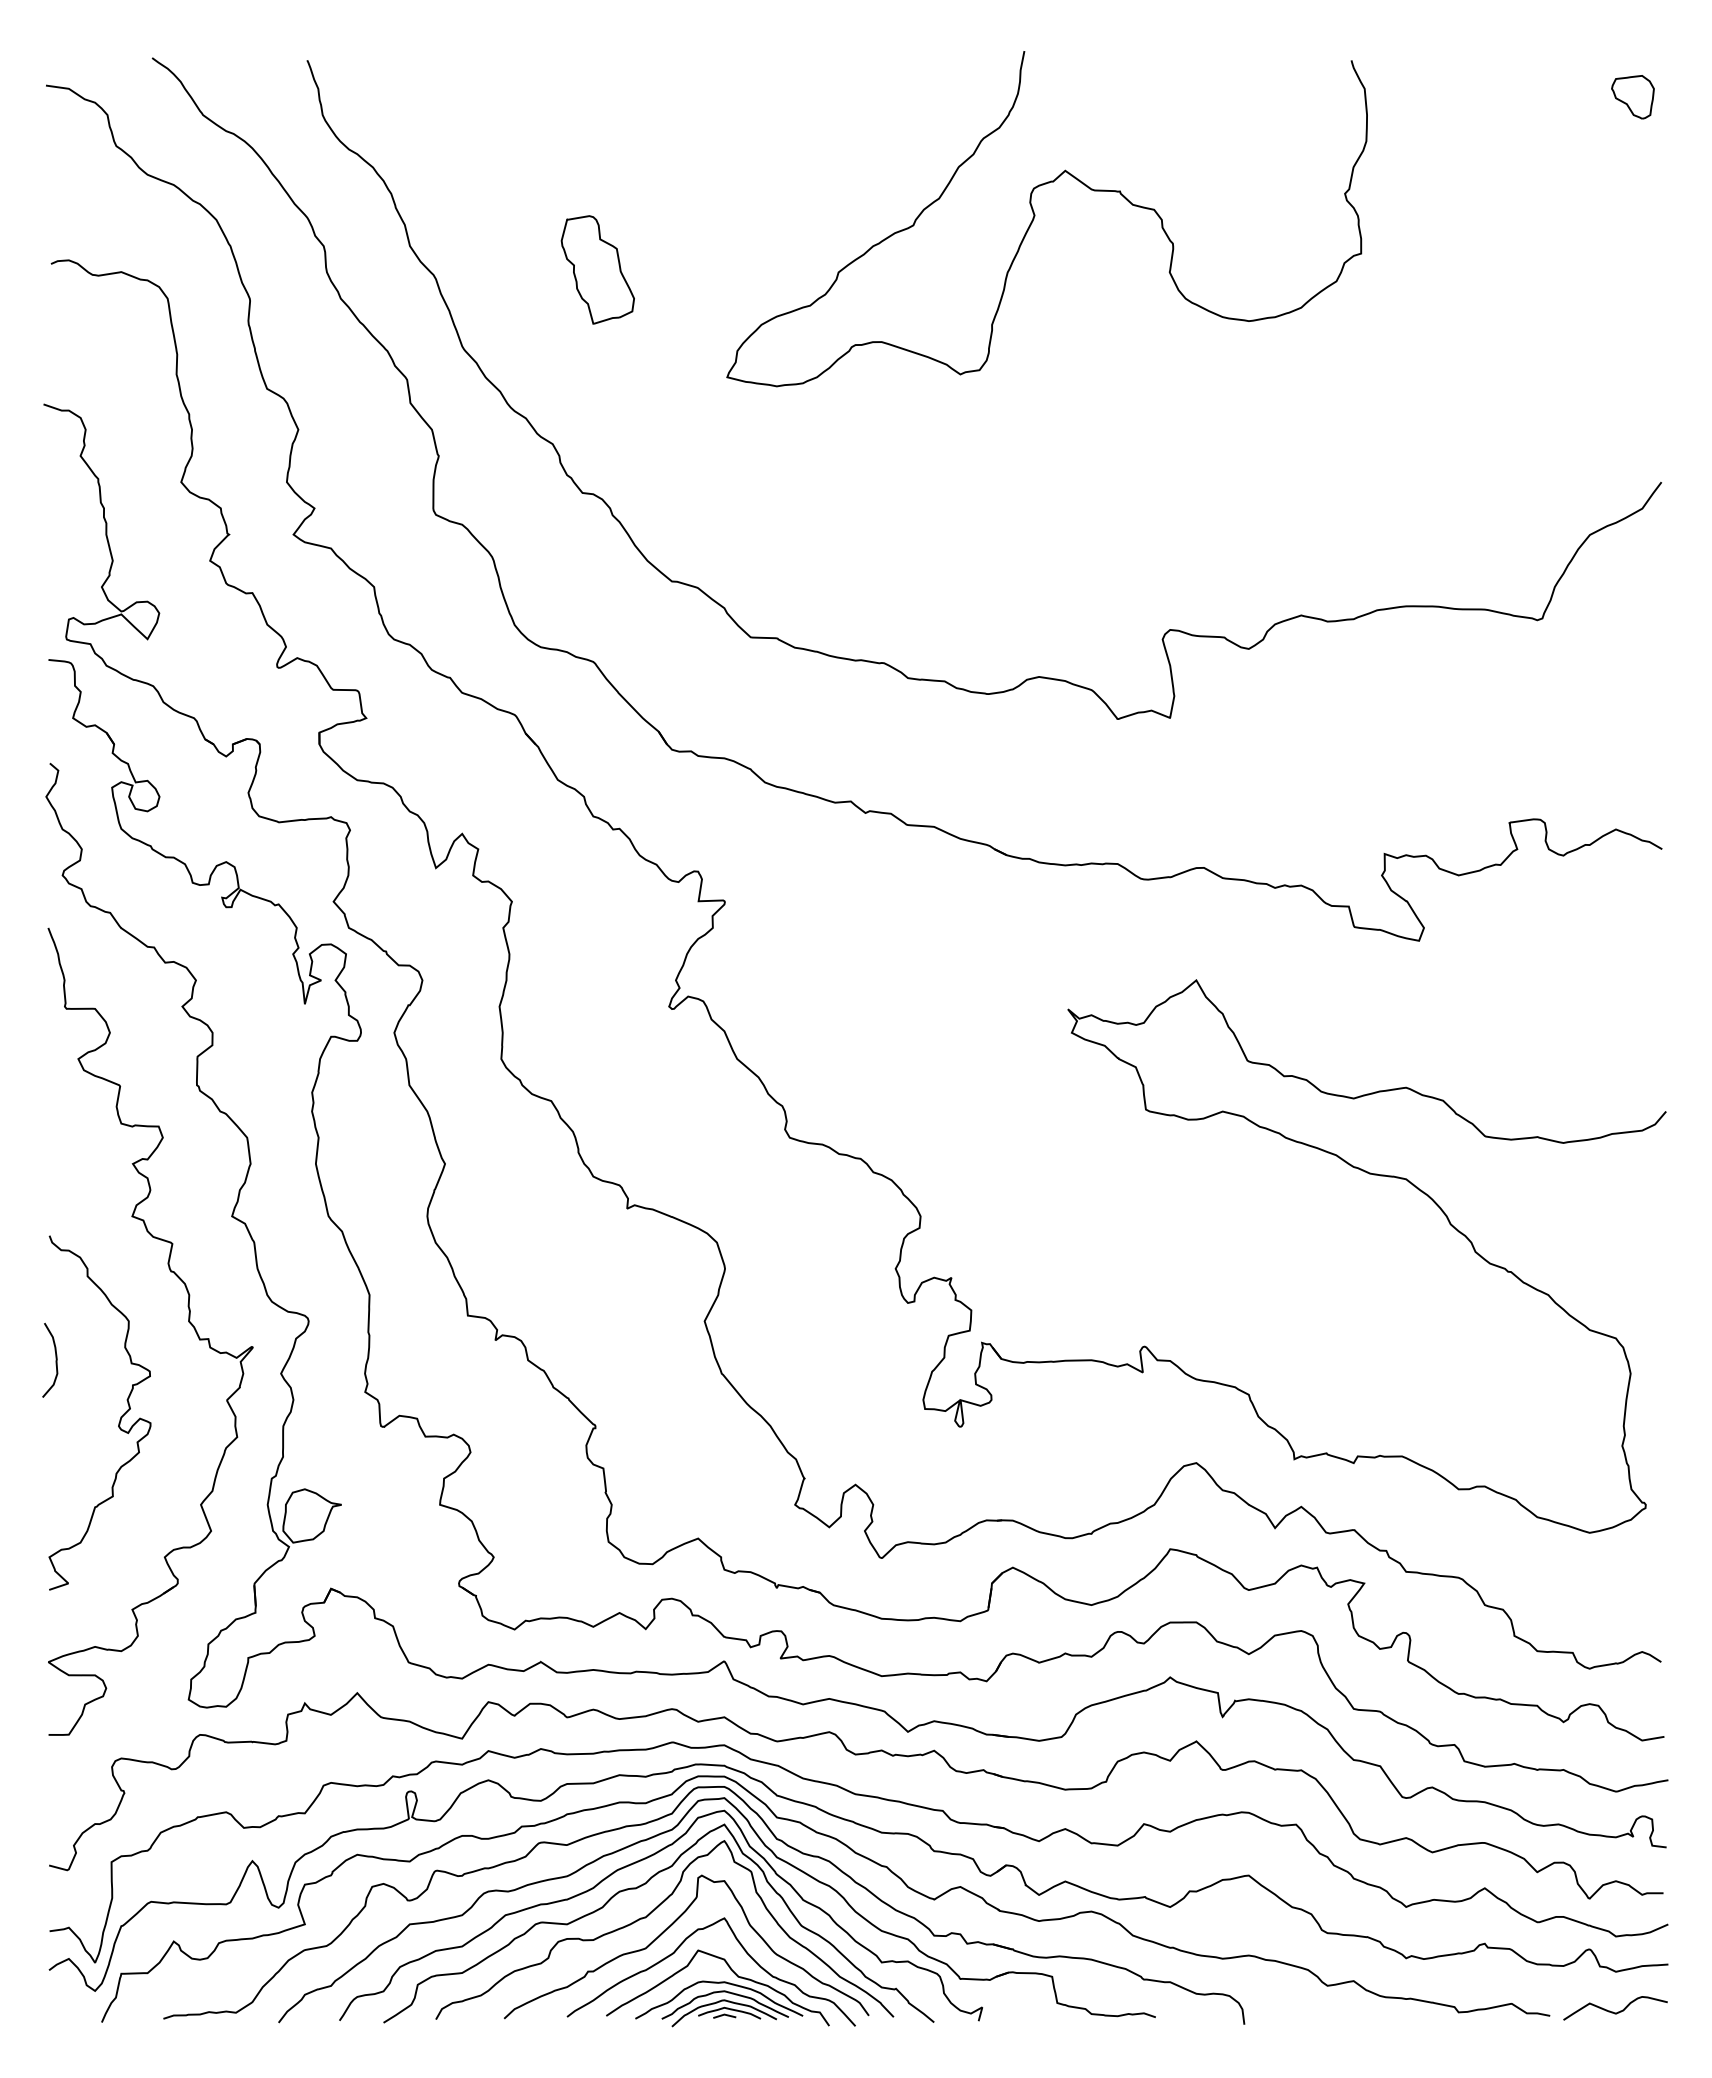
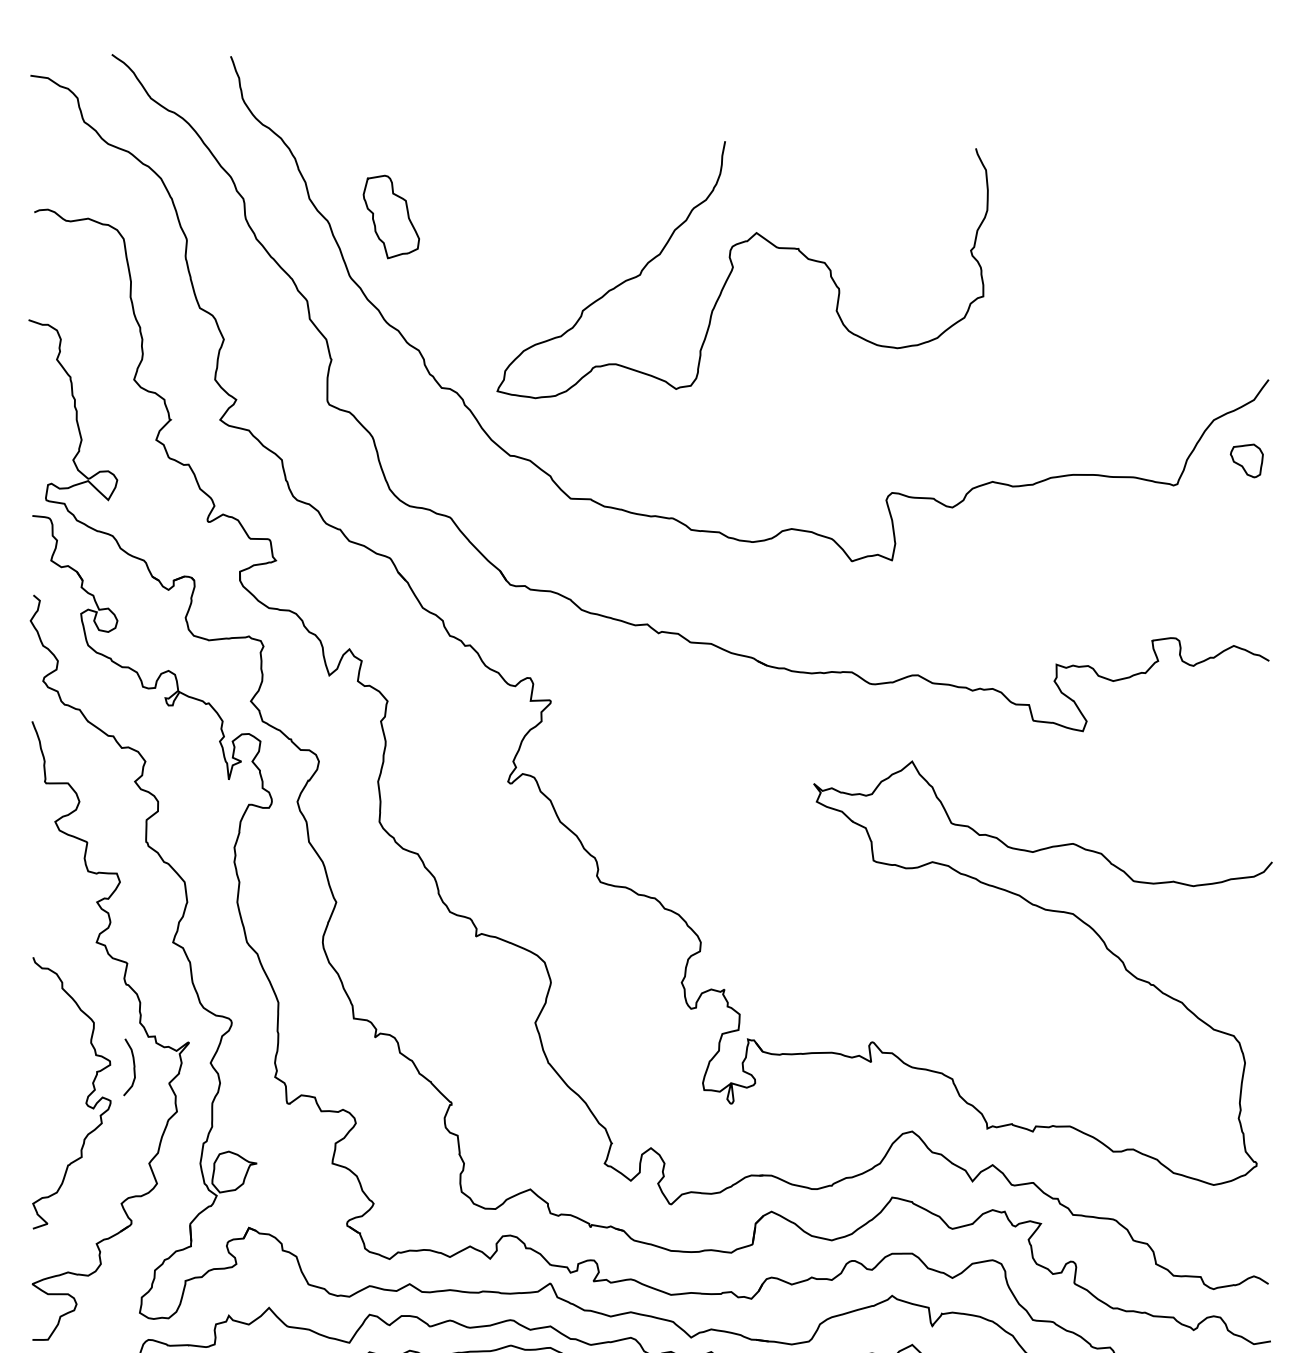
part: (1632, 97) -> (1246, 461), moved
curve: (1035, 216) -> (733, 268), moved
part: (597, 269) -> (391, 216), moved
curve: (55, 1359) -> (133, 1066), moved

